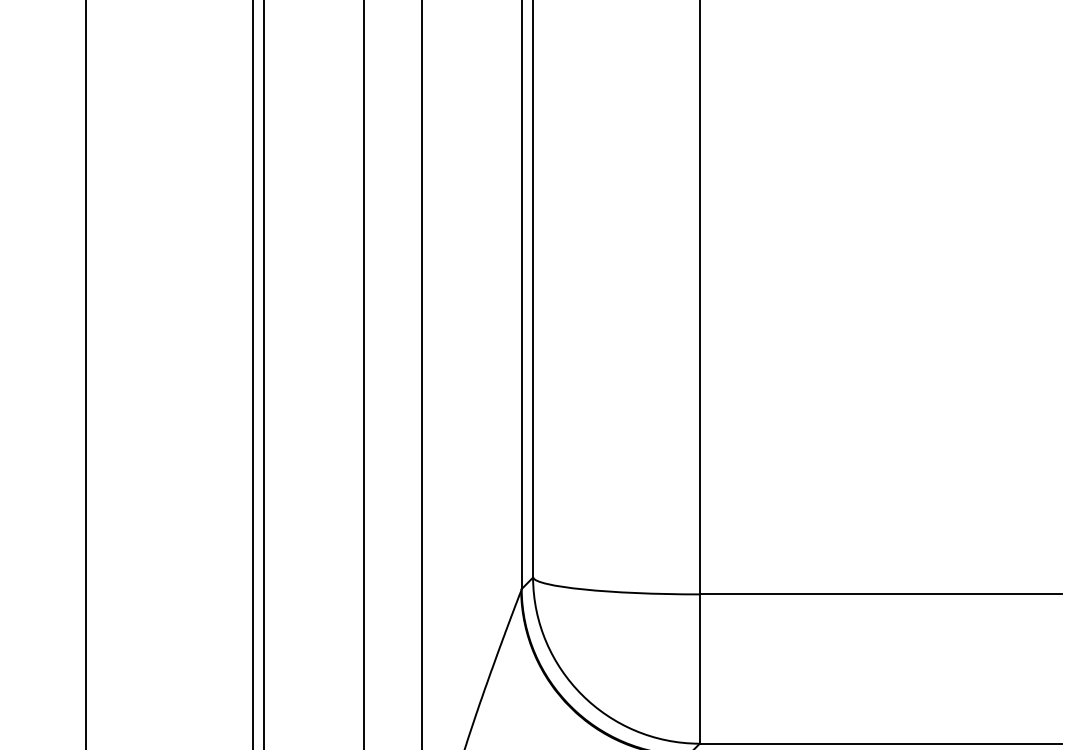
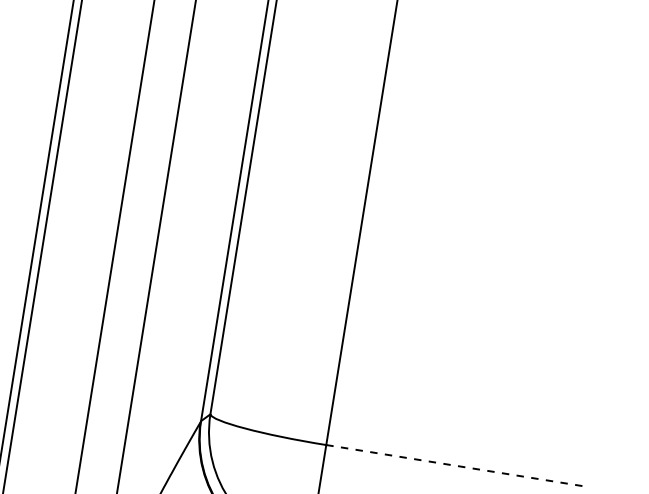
line: (881, 594) -> (454, 465), solid -> dashed

